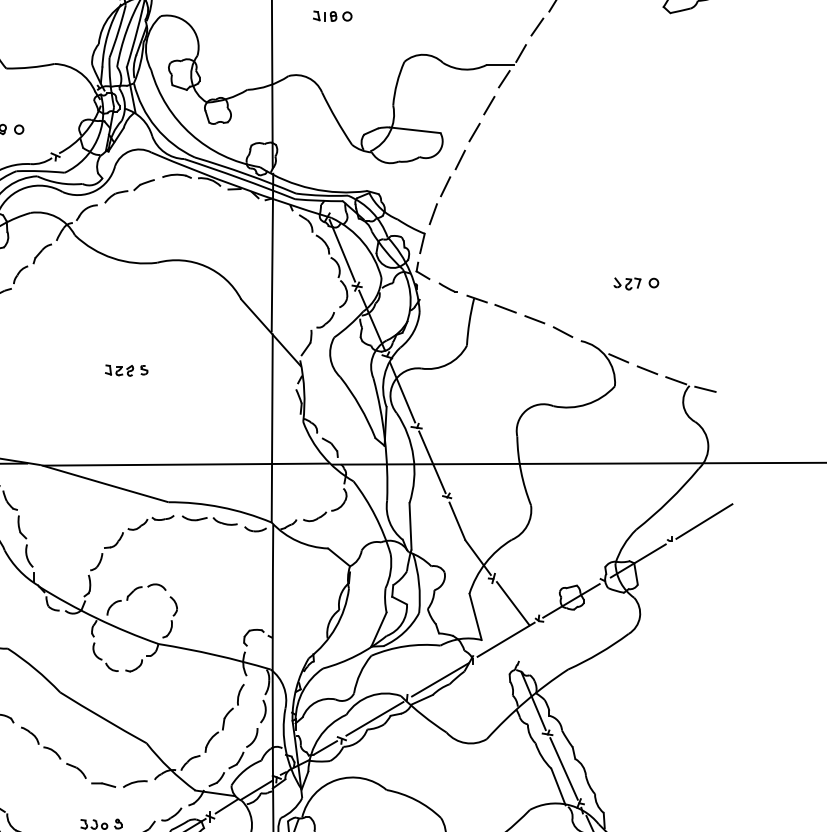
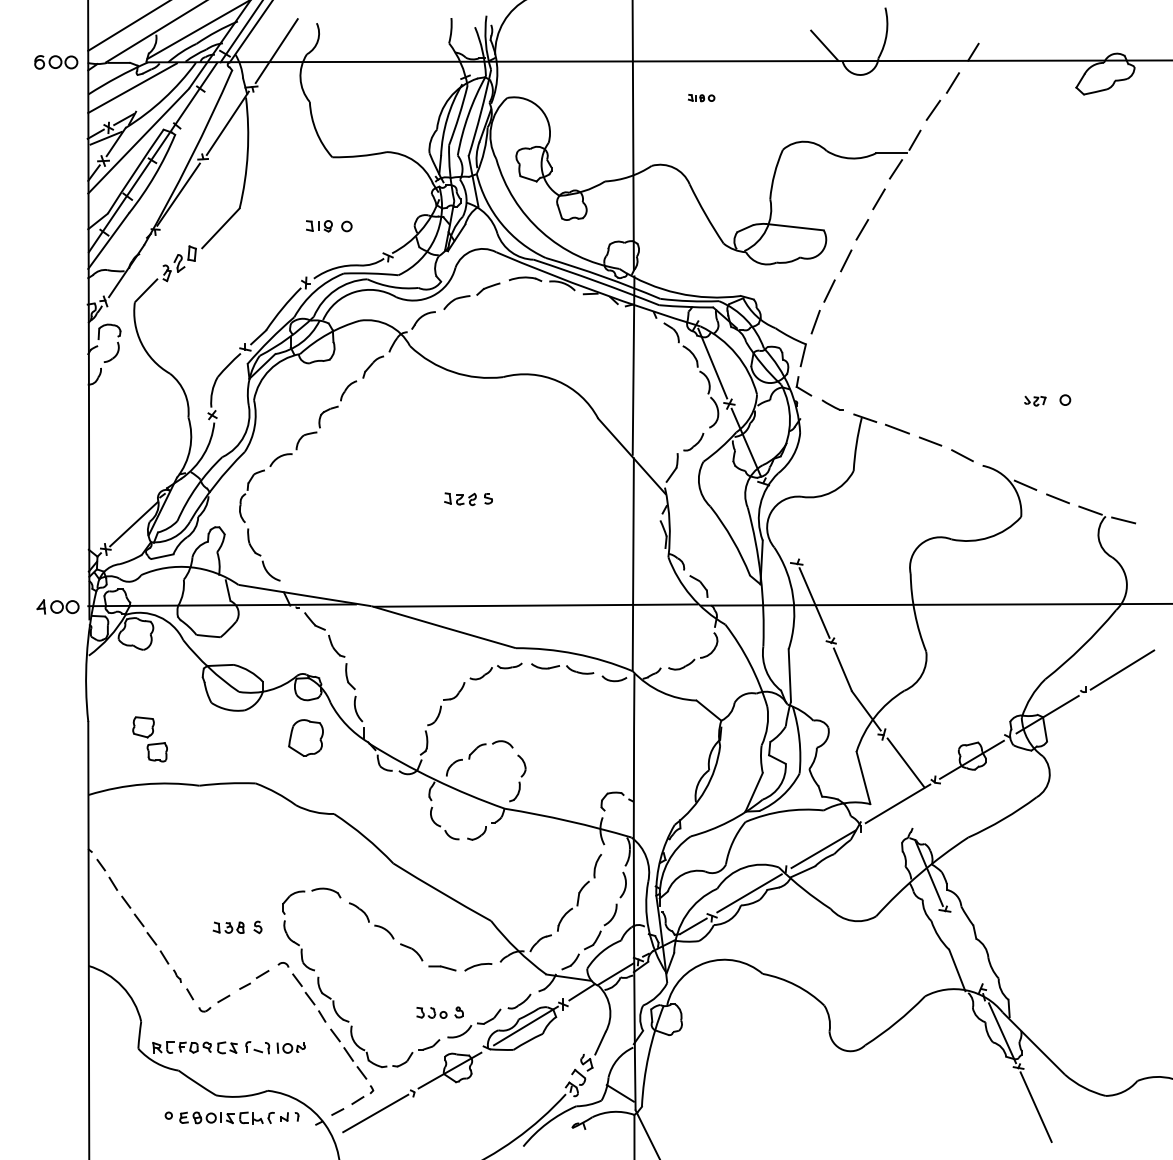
part: (332, 15) -> (701, 97), size x0.6
part: (626, 284) -> (1034, 401), size x0.7
line: (402, 392) -> (780, 523), removed
line: (563, 768) -> (963, 949), removed

